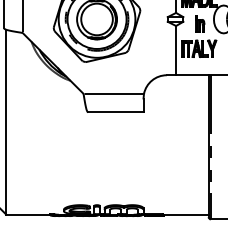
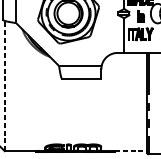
line: (6, 122) -> (4, 86), solid -> dashed
line: (185, 214) -> (130, 150), solid -> dashed

